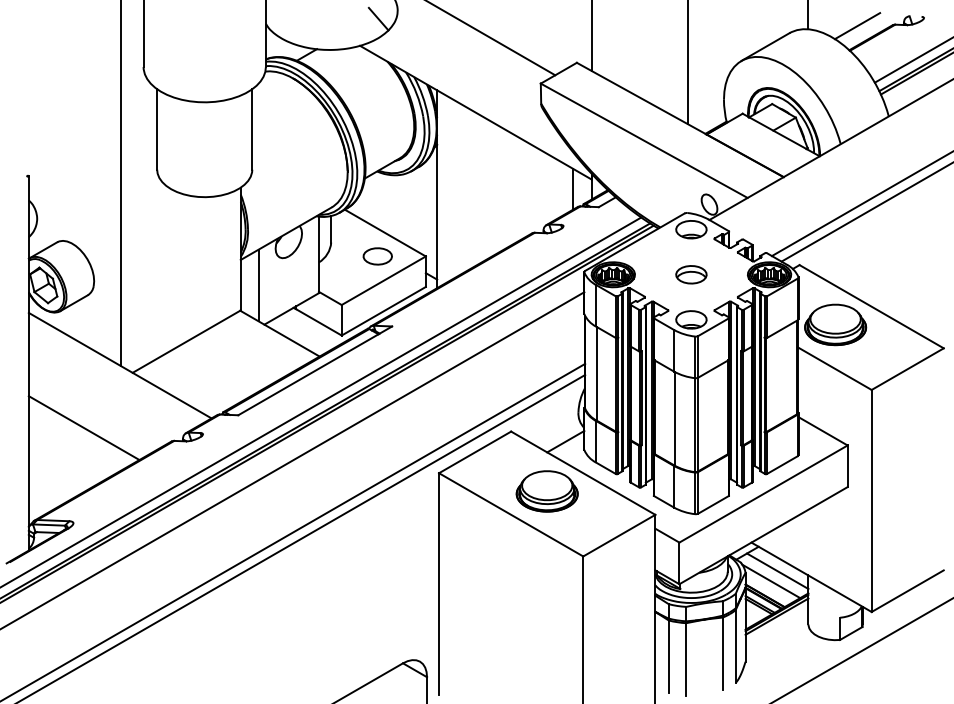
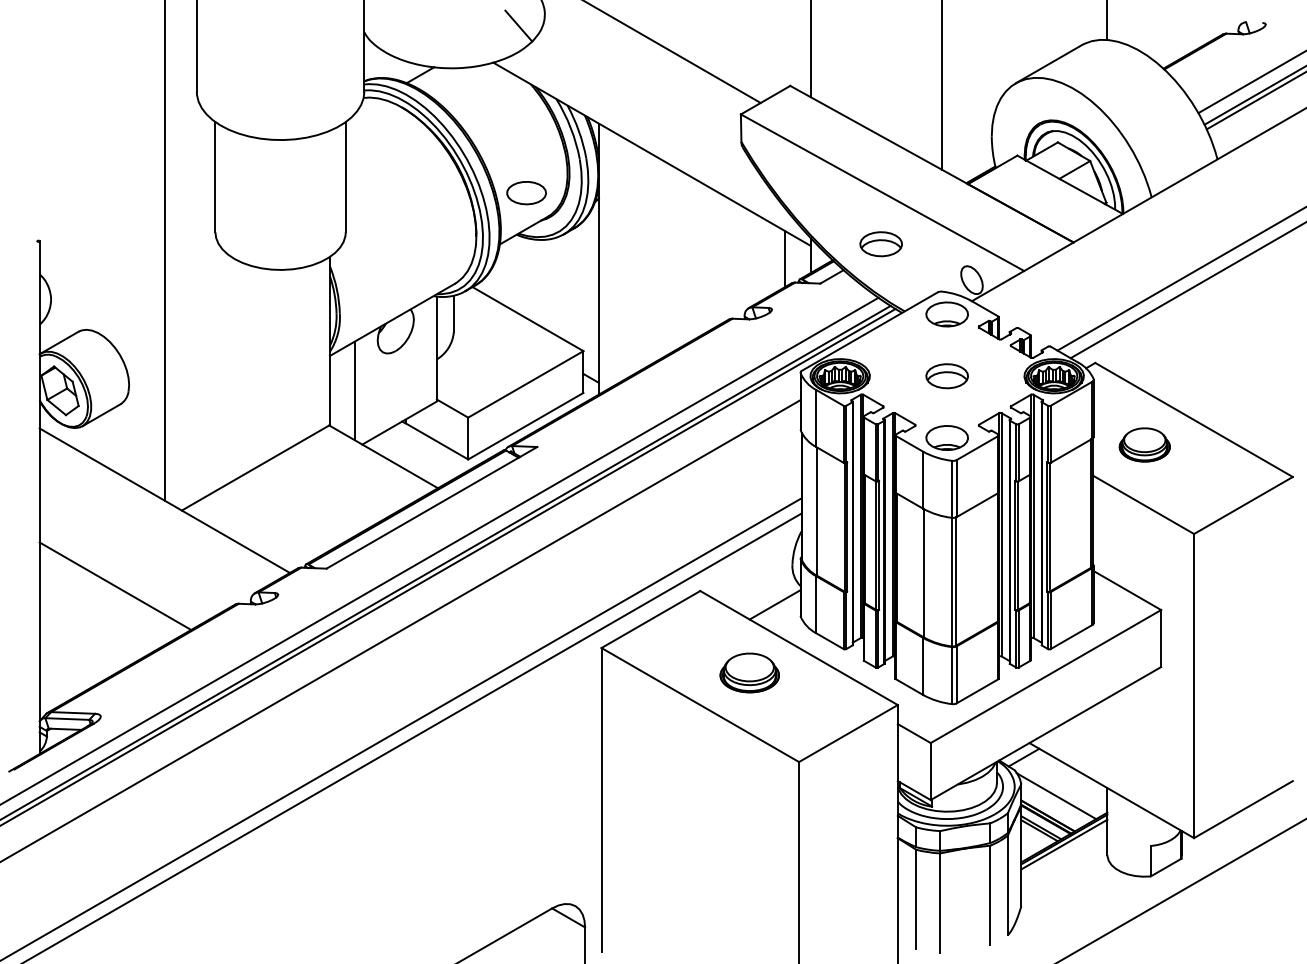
line: (857, 26) -> (1174, 35), removed
part: (642, 178) -> (880, 244), added
part: (377, 256) -> (526, 193), moved
part: (835, 324) -> (1144, 444), size x0.6
part: (547, 491) -> (749, 672), size x0.7
line: (777, 571) -> (1065, 782), removed

